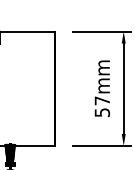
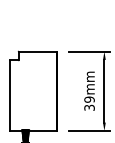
text: (102, 106) -> (89, 103), 57mm -> 39mm

